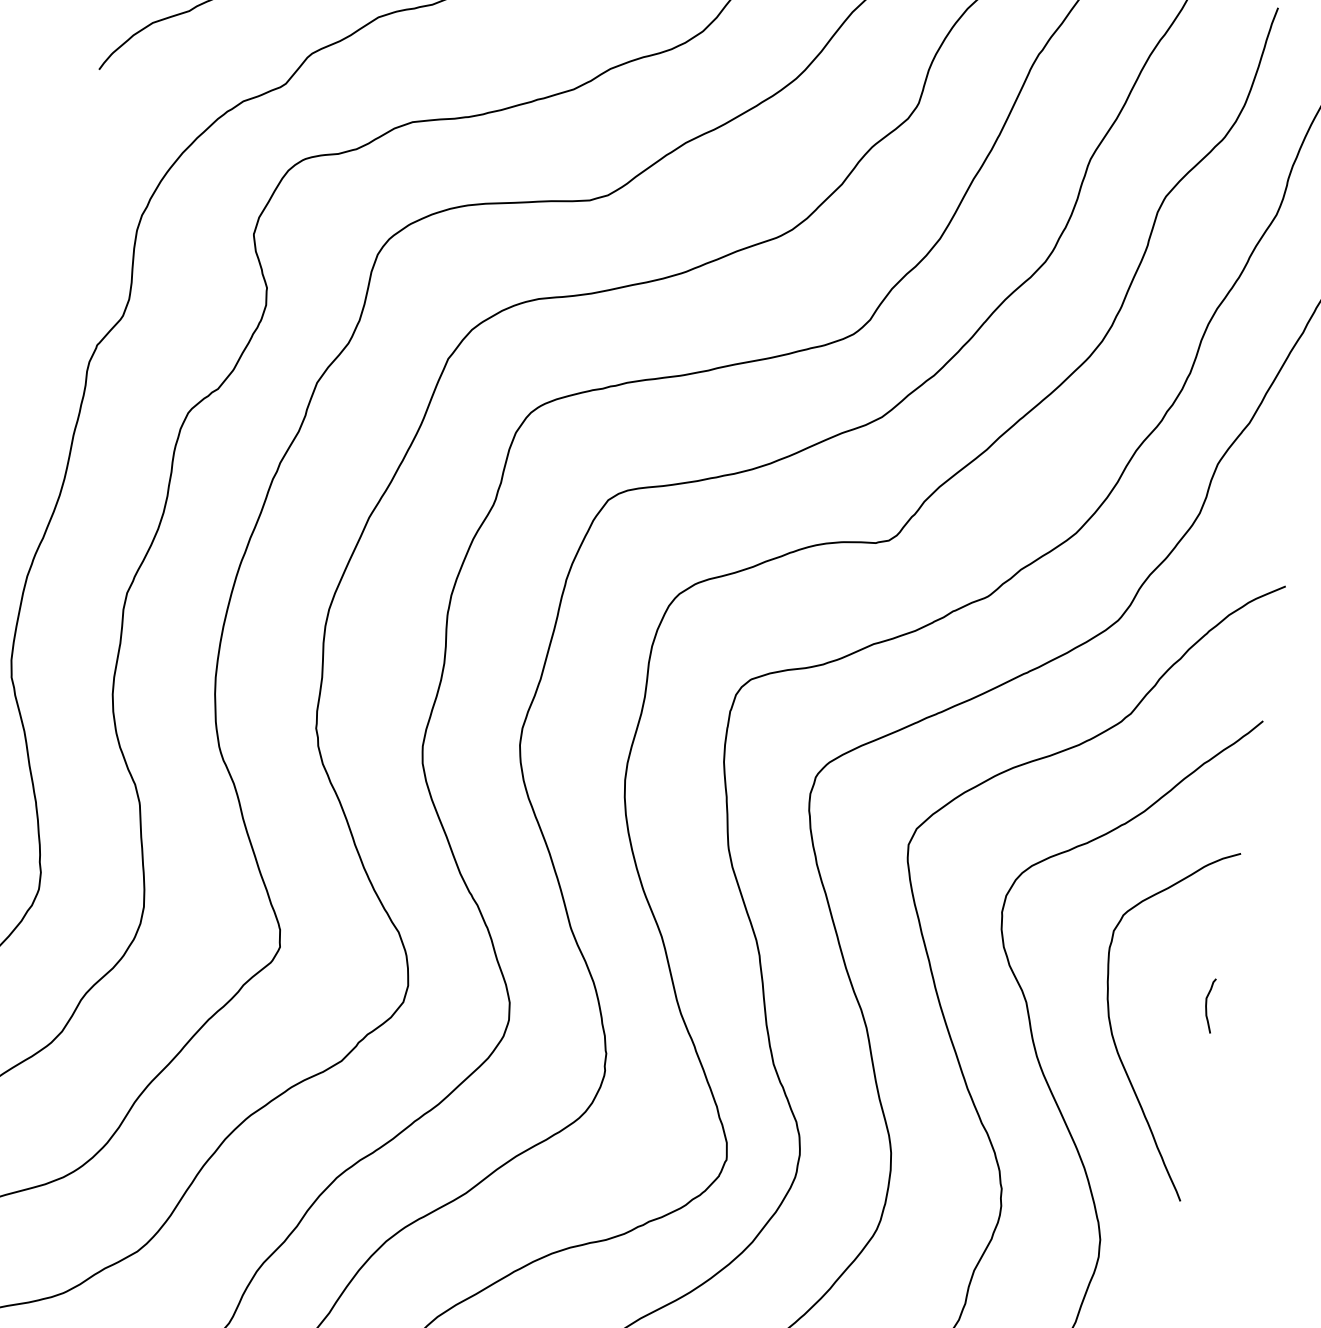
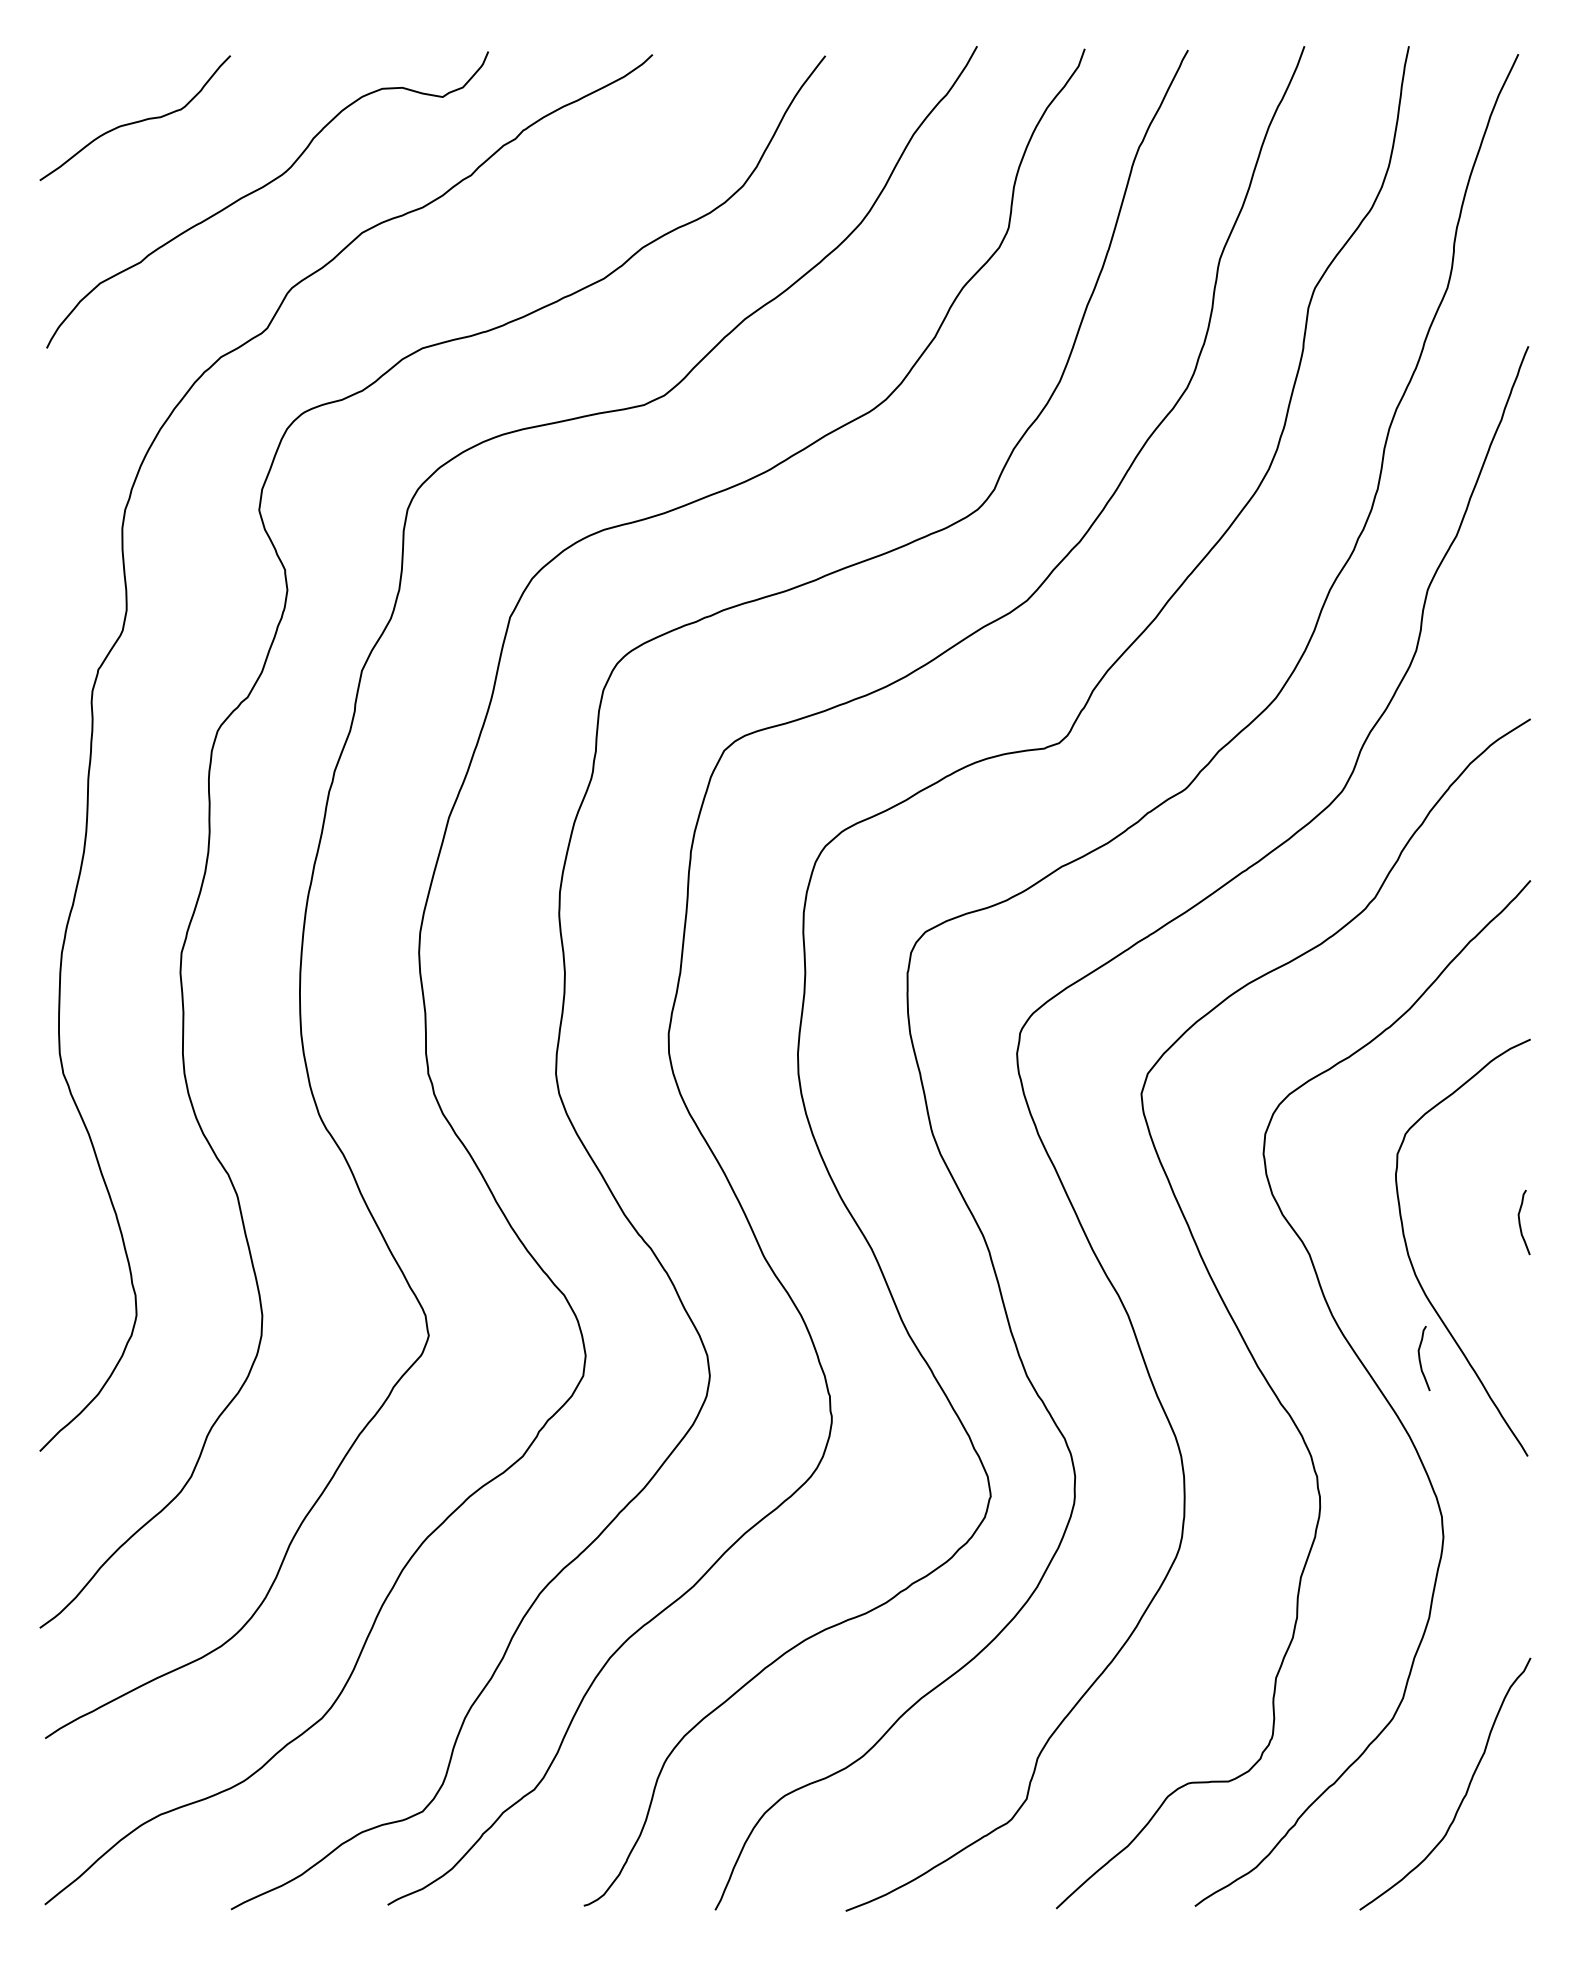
curve: (1104, 1104) -> (1420, 1358), added

